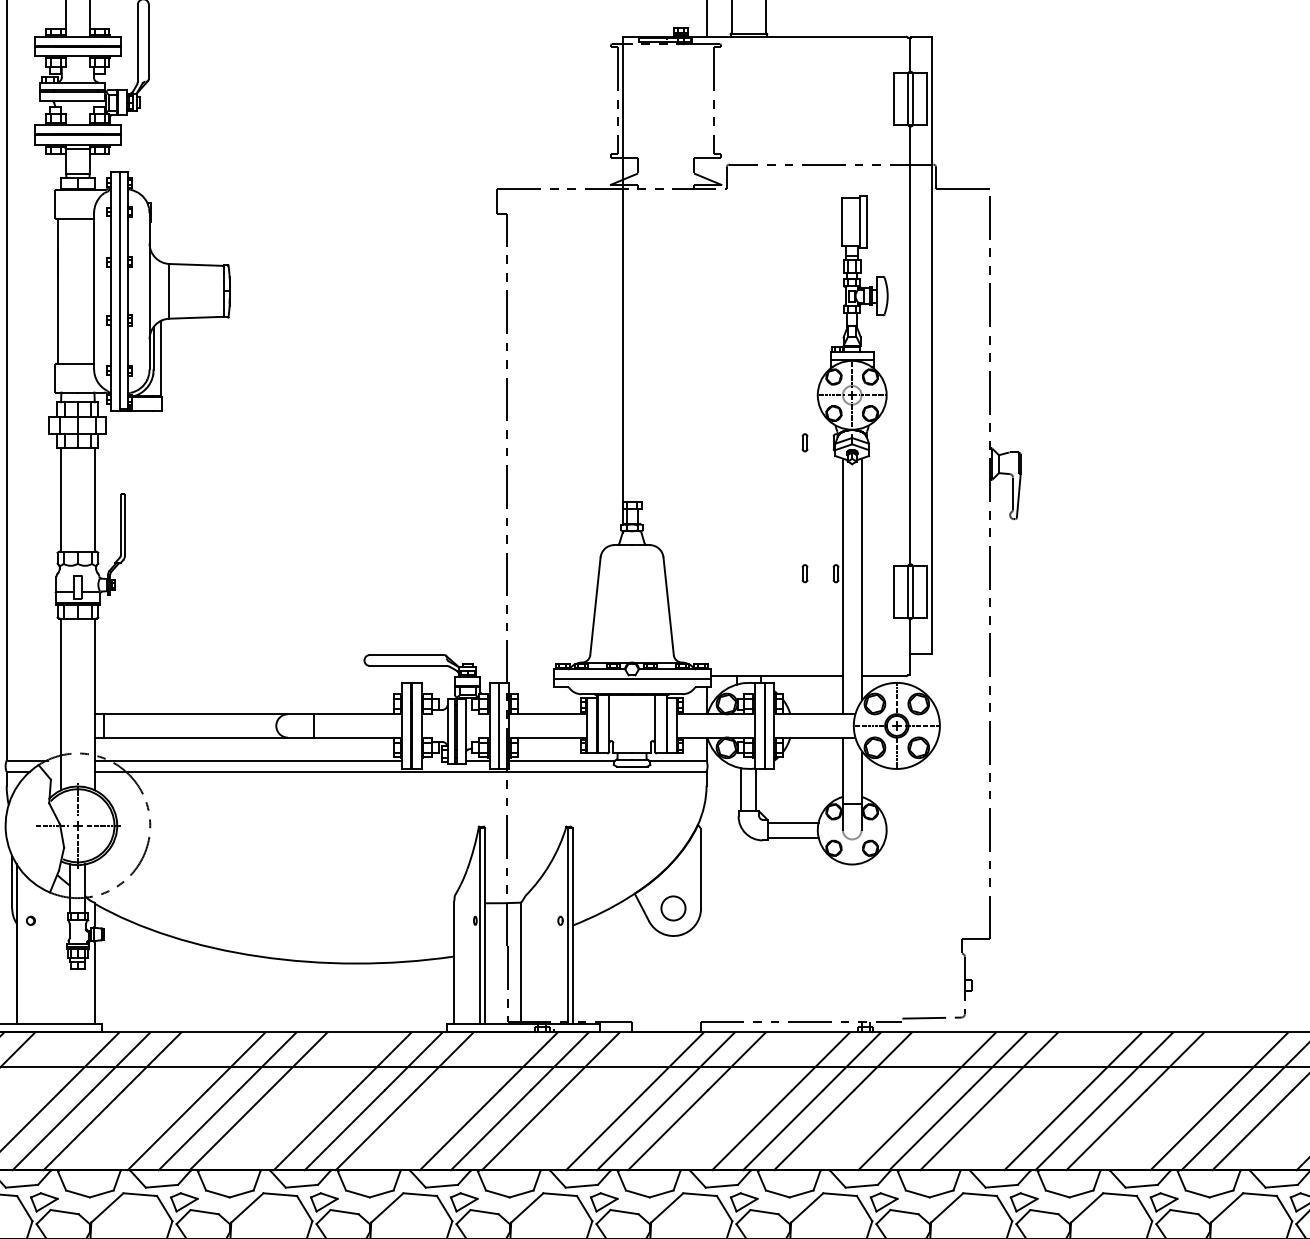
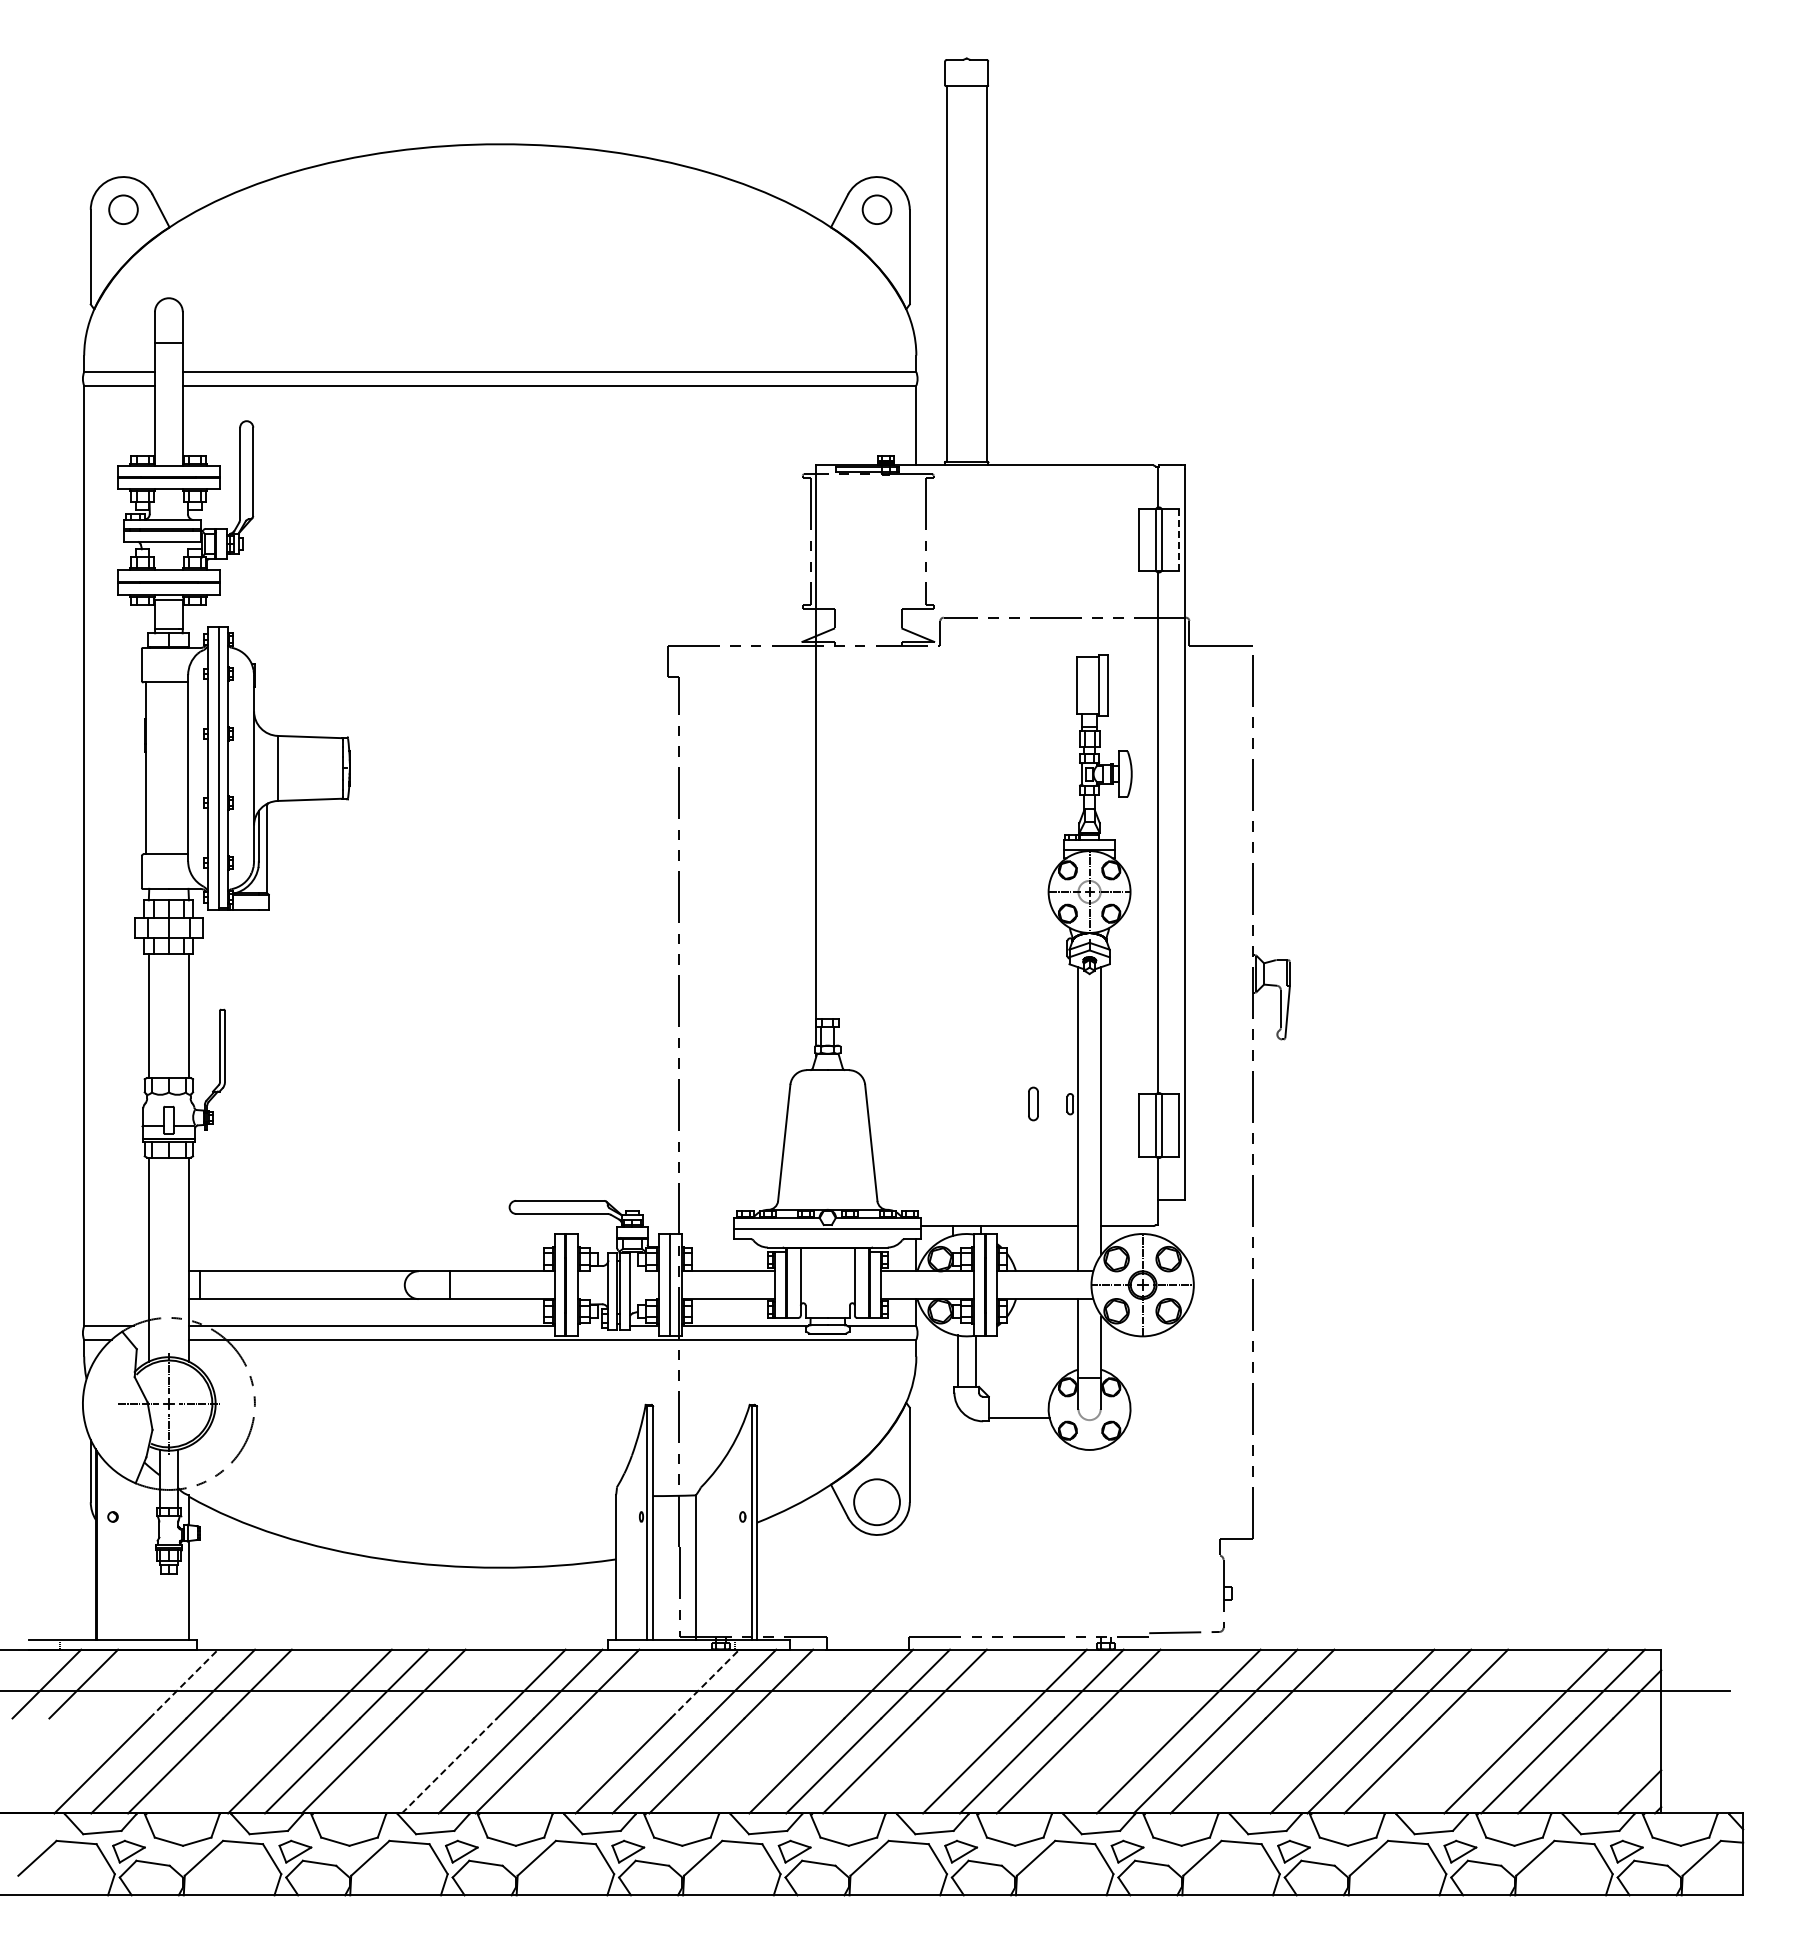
line: (927, 99) -> (1178, 540), solid -> dashed
part: (805, 442) -> (1033, 948), removed
part: (805, 573) -> (1033, 1104), size x1.6
line: (792, 822) -> (1018, 1400), removed
circle: (673, 907) -> (876, 1501), size x1.6
line: (90, 1061) -> (183, 1684), solid -> dashed
line: (529, 1061) -> (705, 1684), solid -> dashed
line: (313, 1129) -> (449, 1765), solid -> dashed

